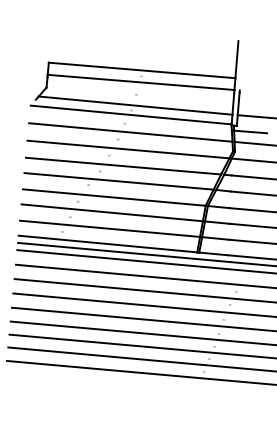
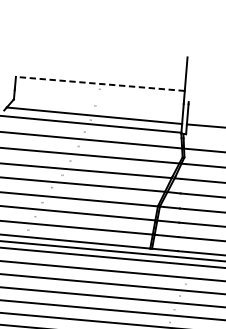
line: (142, 70) -> (100, 83), solid -> dashed
line: (140, 82) -> (98, 94), removed
line: (250, 131) -> (198, 139), removed

